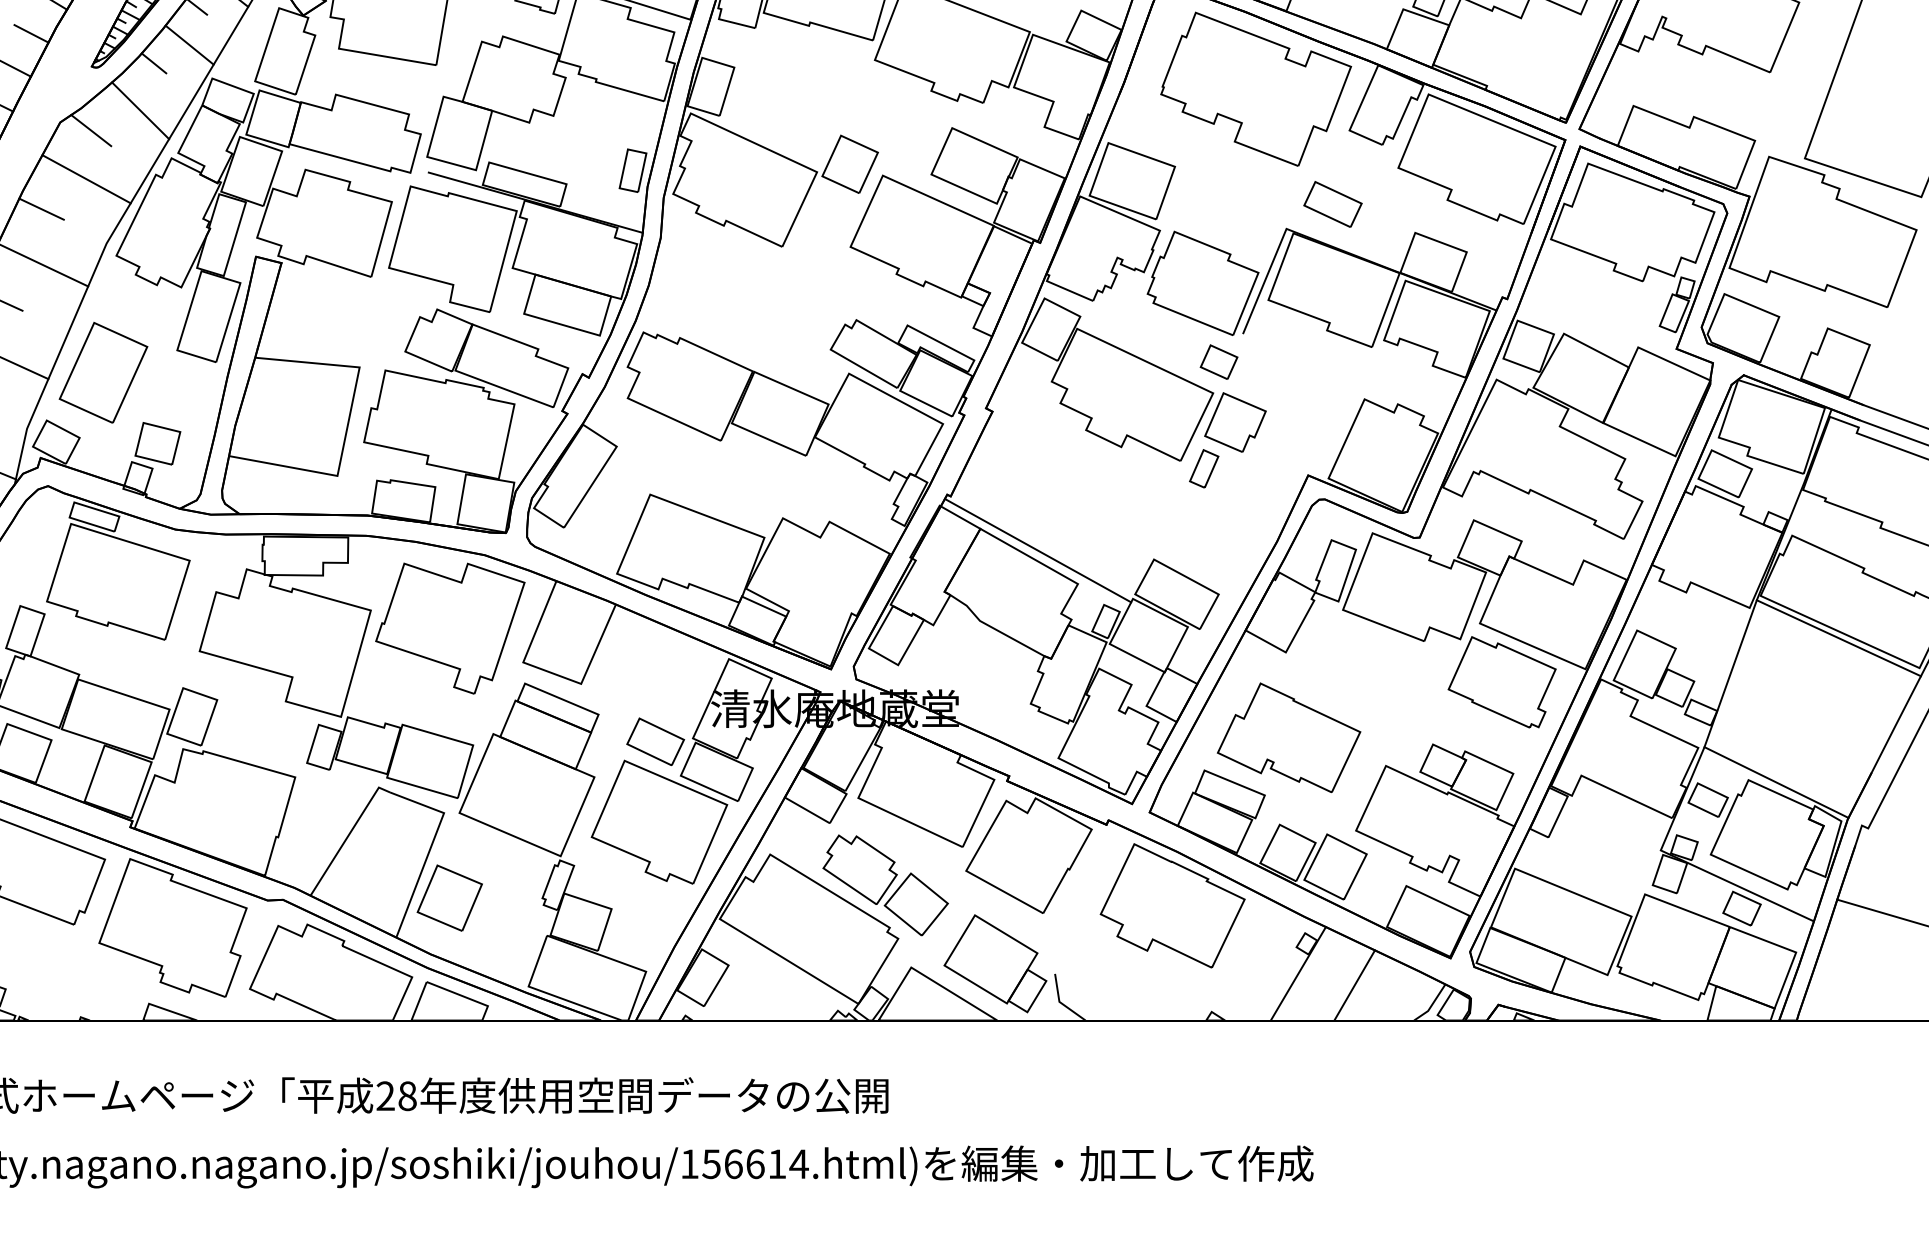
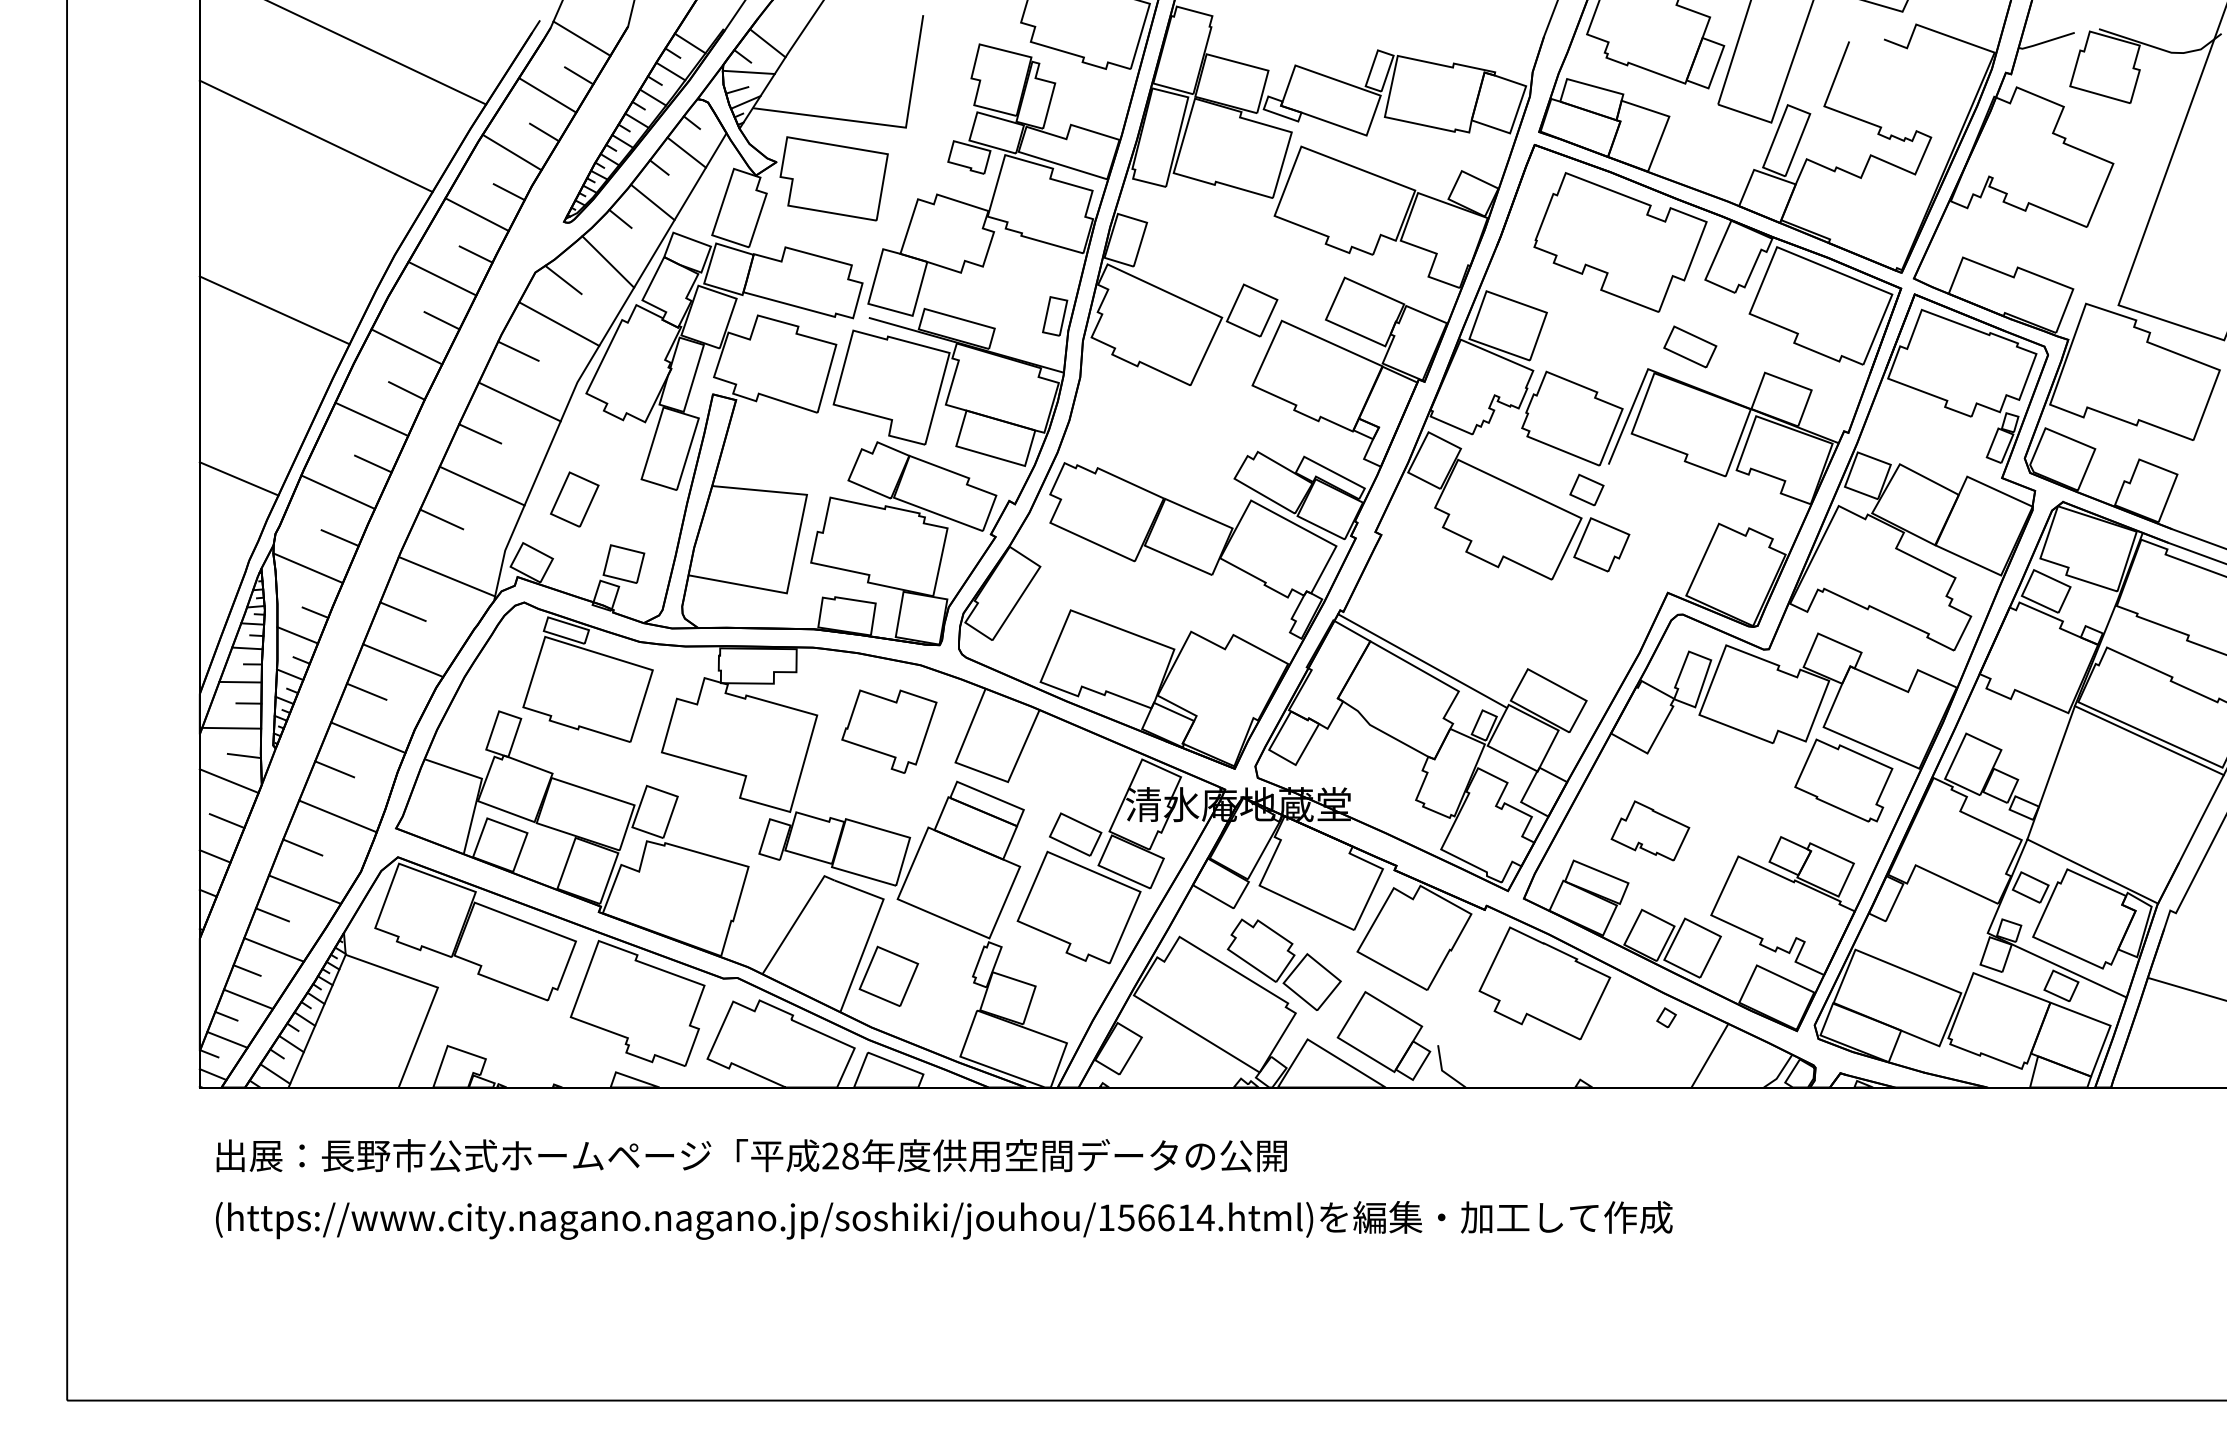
part: (103, 372) -> (574, 499), size x0.6
part: (1204, 468) -> (1573, 586), removed
part: (450, 628) -> (889, 731), size x0.7
part: (1289, 737) -> (1650, 830), size x0.6
line: (1297, 973) -> (1658, 1044), removed

